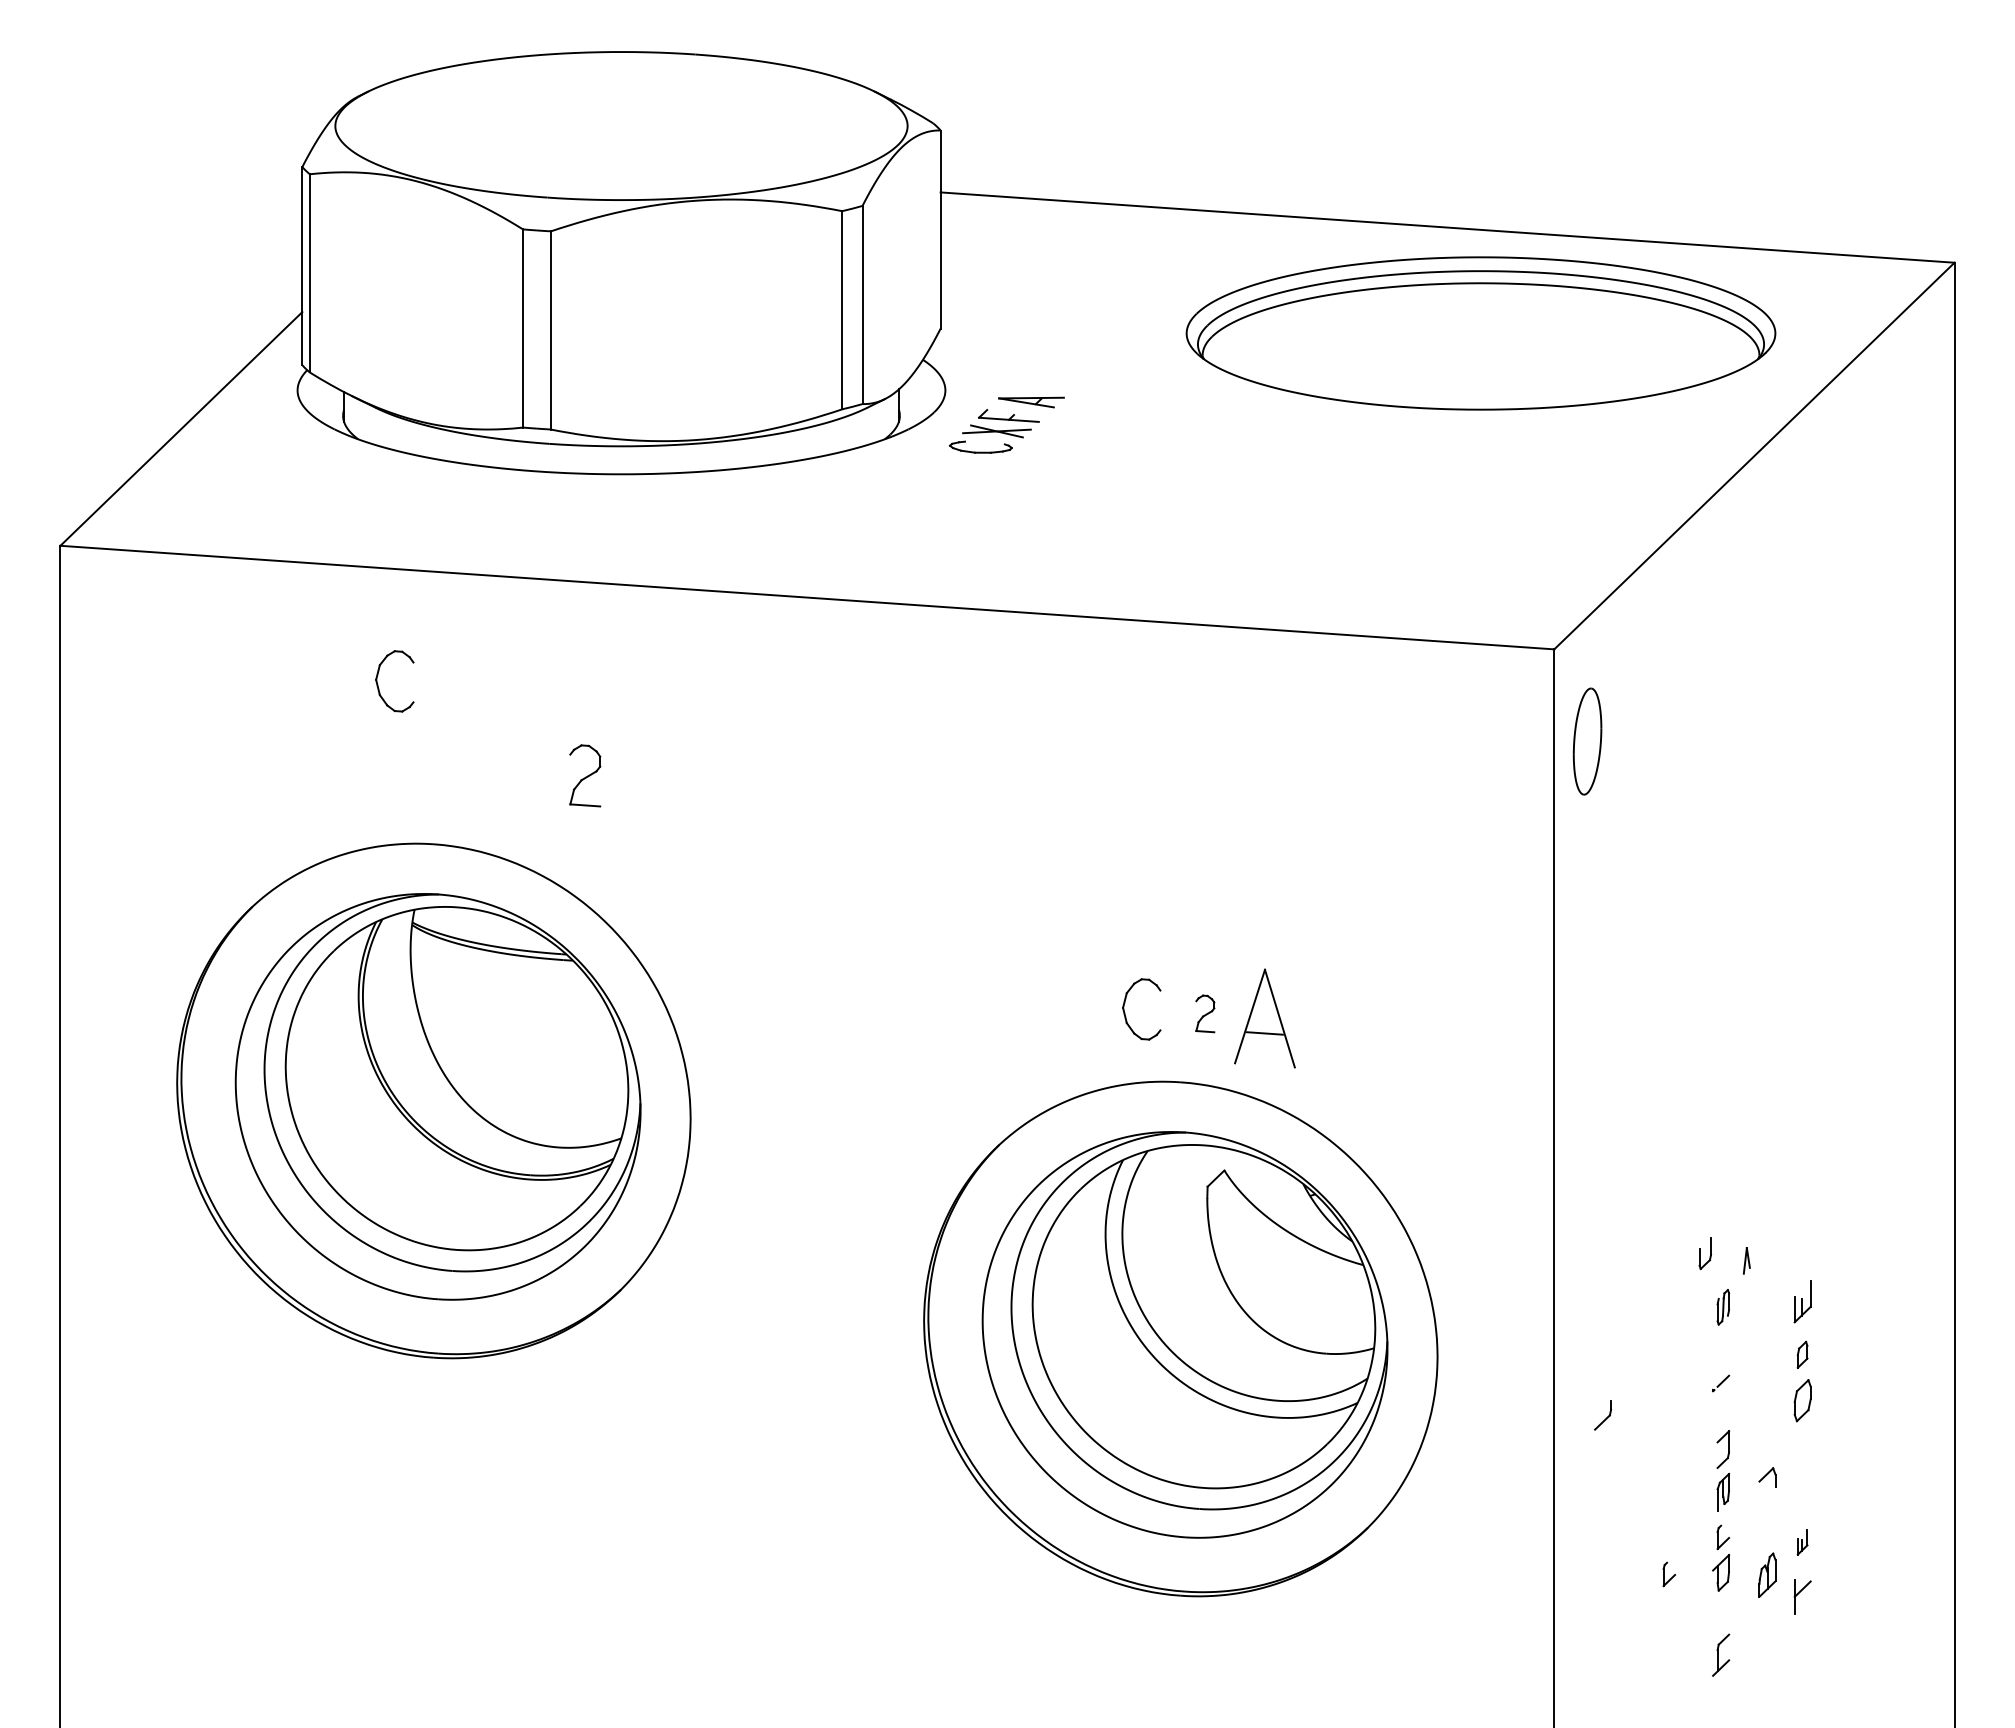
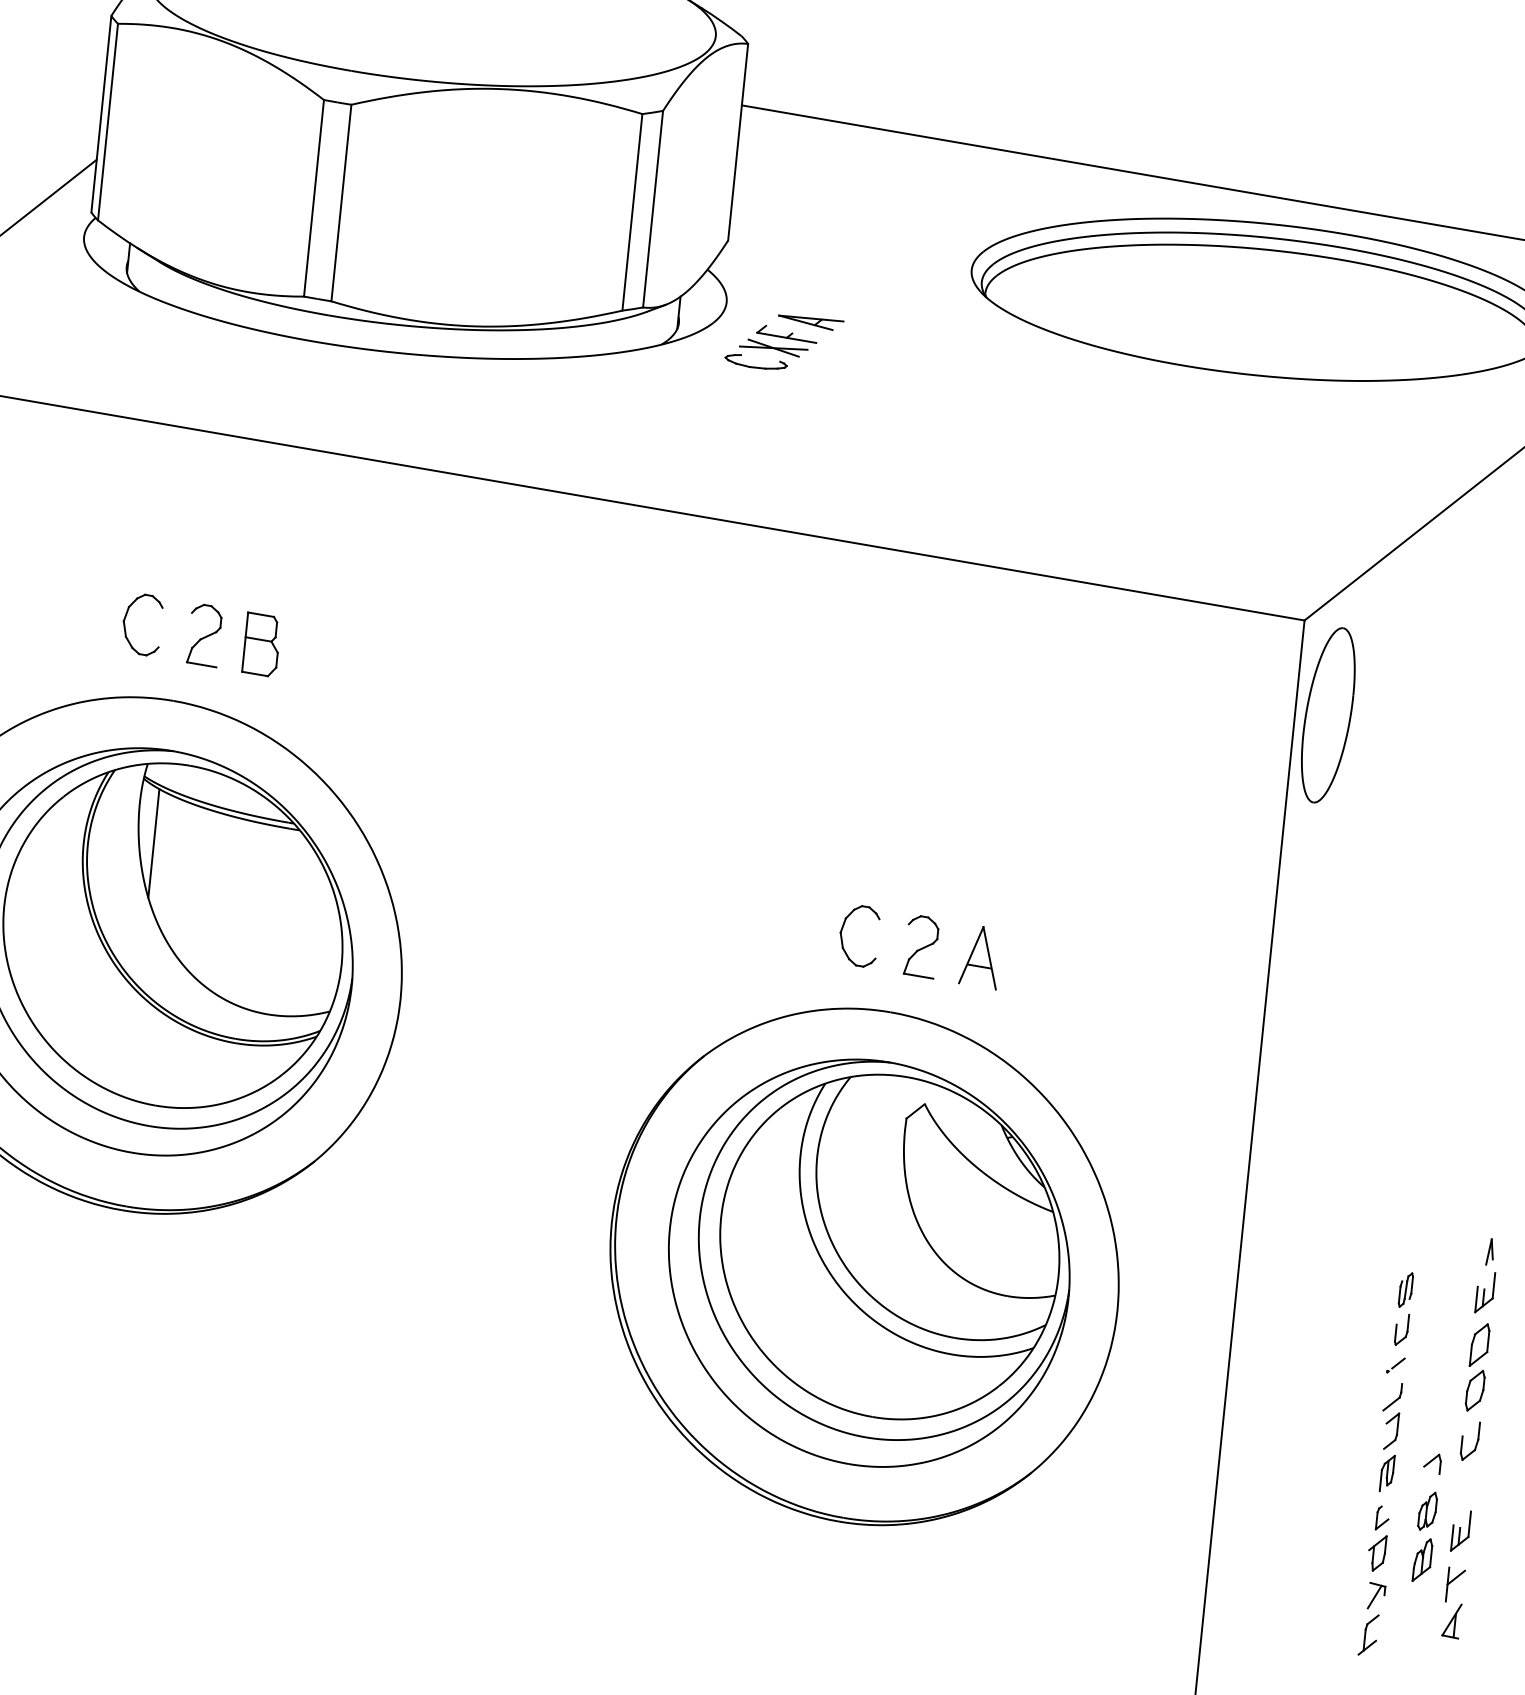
part: (378, 684) -> (125, 626), moved
part: (1587, 741) -> (1328, 715), size x1.67
part: (585, 775) -> (204, 635), moved
part: (515, 779) -> (261, 644), added
line: (428, 988) -> (153, 843), added
part: (1205, 1013) -> (921, 946), size x1.67
part: (1264, 1017) -> (980, 956), size x0.62
part: (1704, 1253) -> (1401, 1329), moved
part: (1746, 1260) -> (1490, 1251), moved
part: (1802, 1354) -> (1479, 1344), size x1.67
part: (1602, 1415) -> (1392, 1397), moved
part: (1808, 1453) -> (1475, 1443), added
part: (1767, 1525) -> (1427, 1510), added
part: (1802, 1542) -> (1460, 1531), size x1.67
part: (1668, 1574) -> (1324, 1549), removed
part: (1724, 1615) -> (1376, 1595), added
part: (1802, 1632) -> (1451, 1620), added

